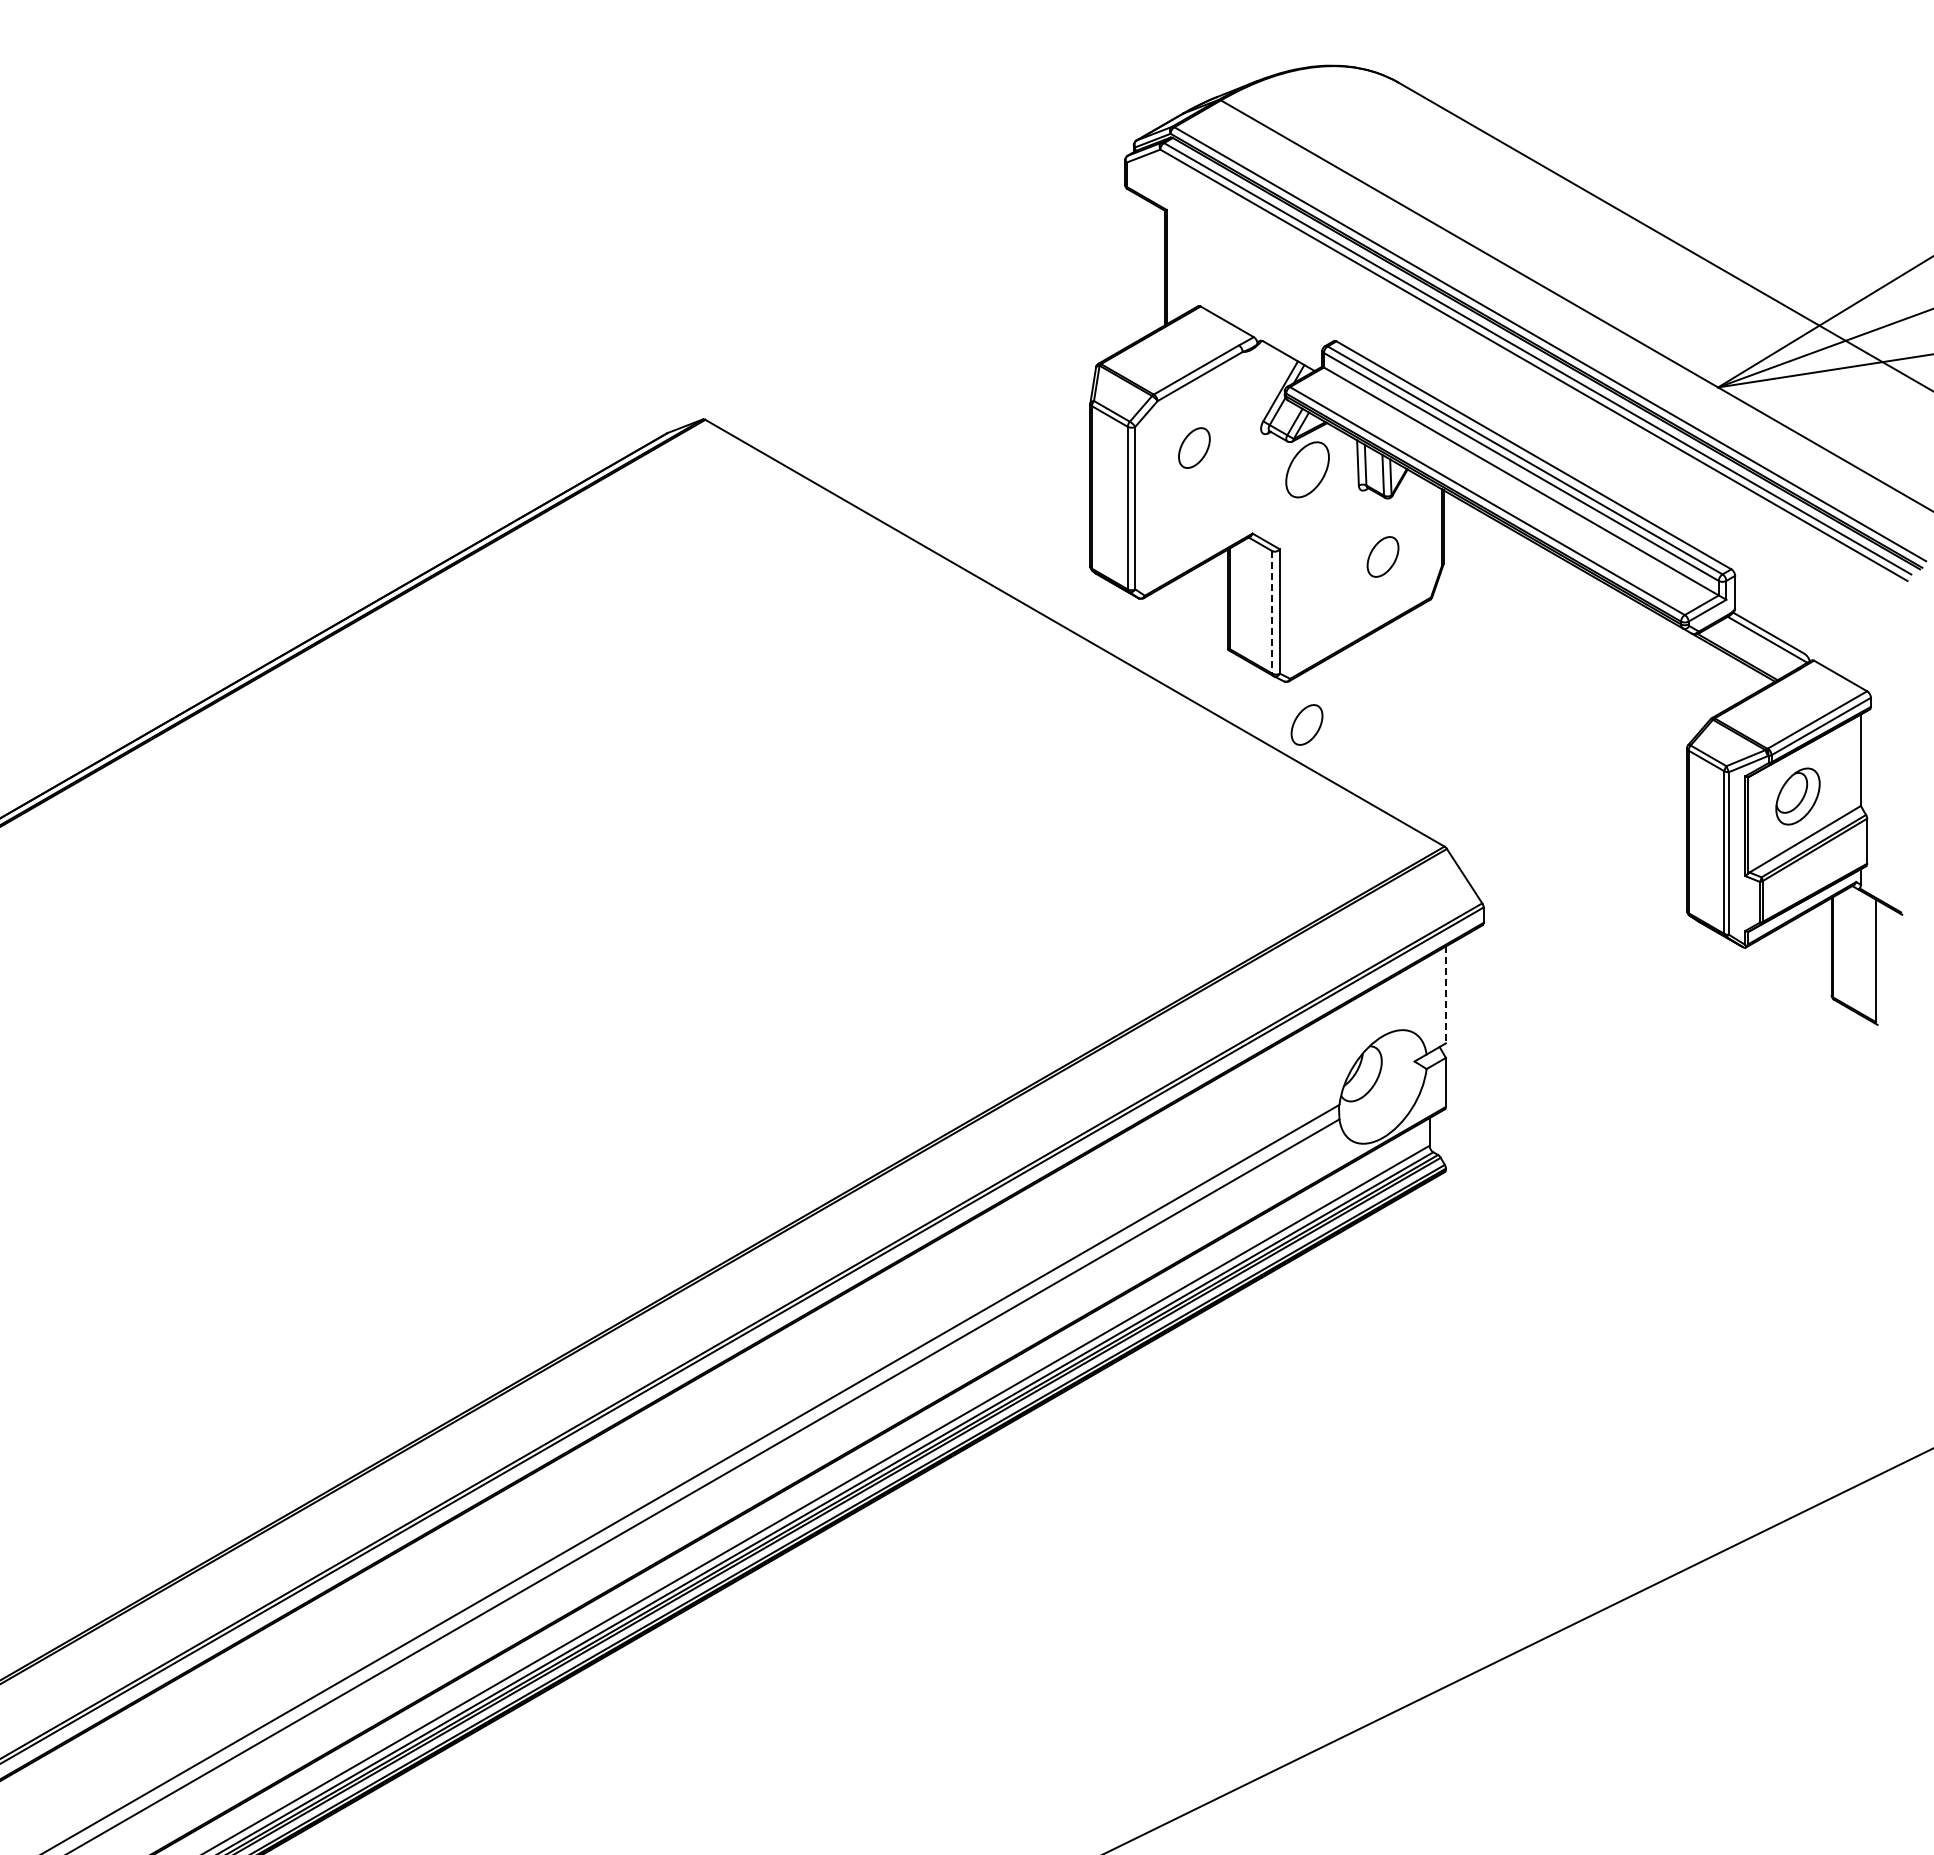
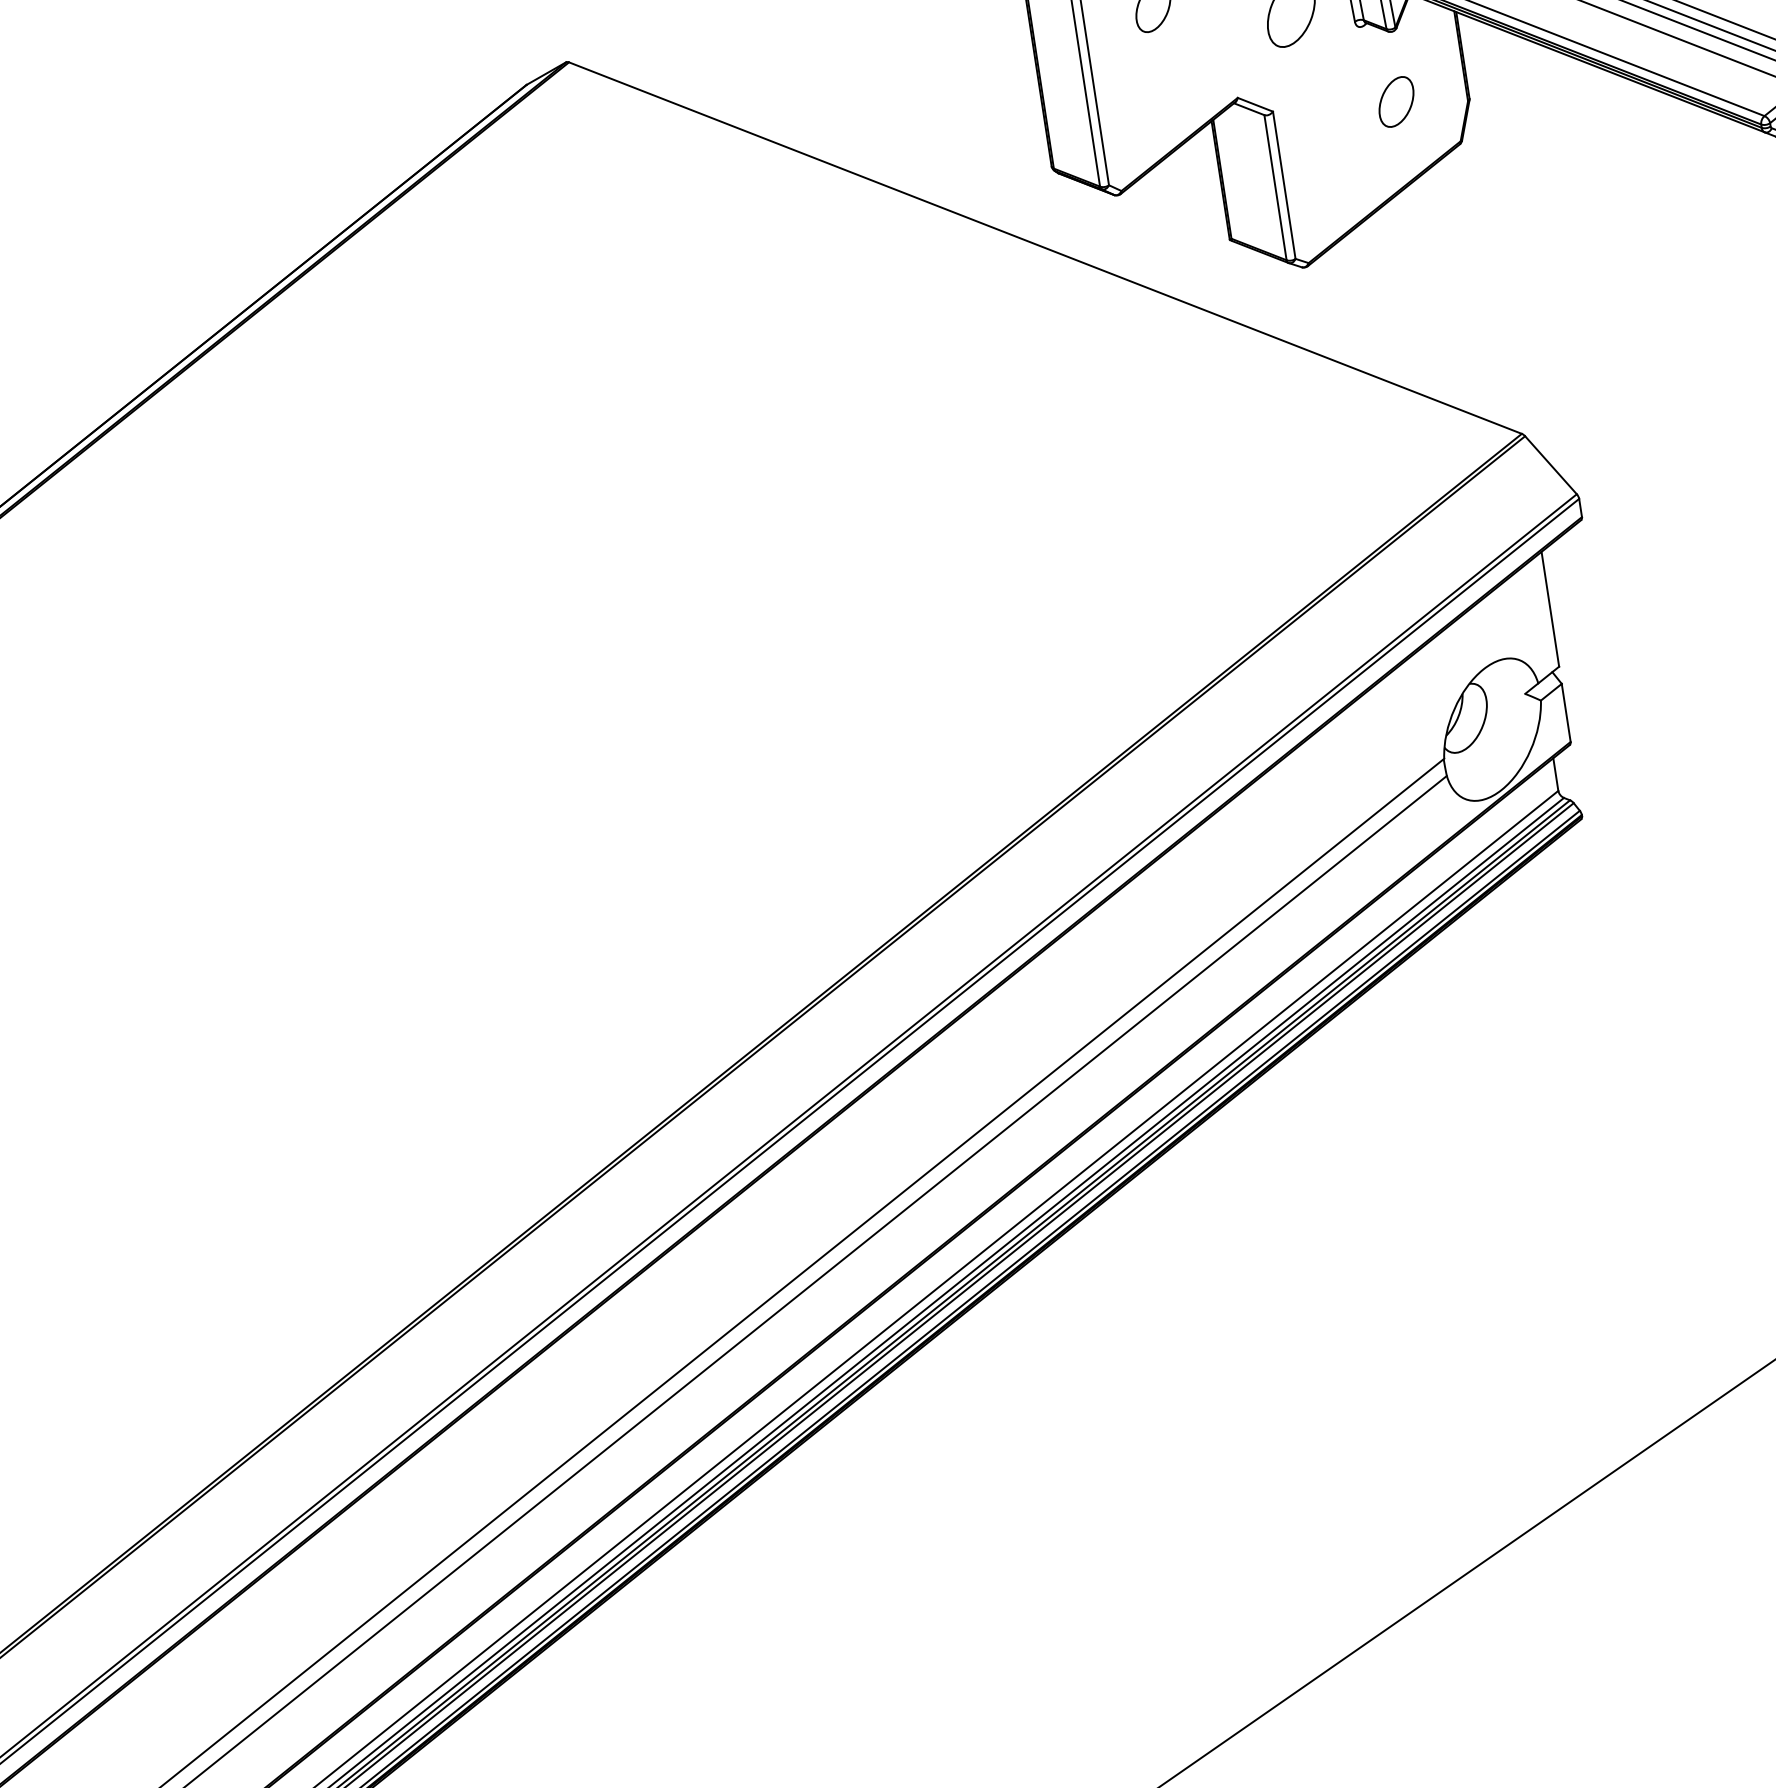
line: (1272, 612) -> (1275, 187), dashed -> solid
part: (1306, 724) -> (1336, 314), removed
line: (1445, 995) -> (1549, 610), dashed -> solid

